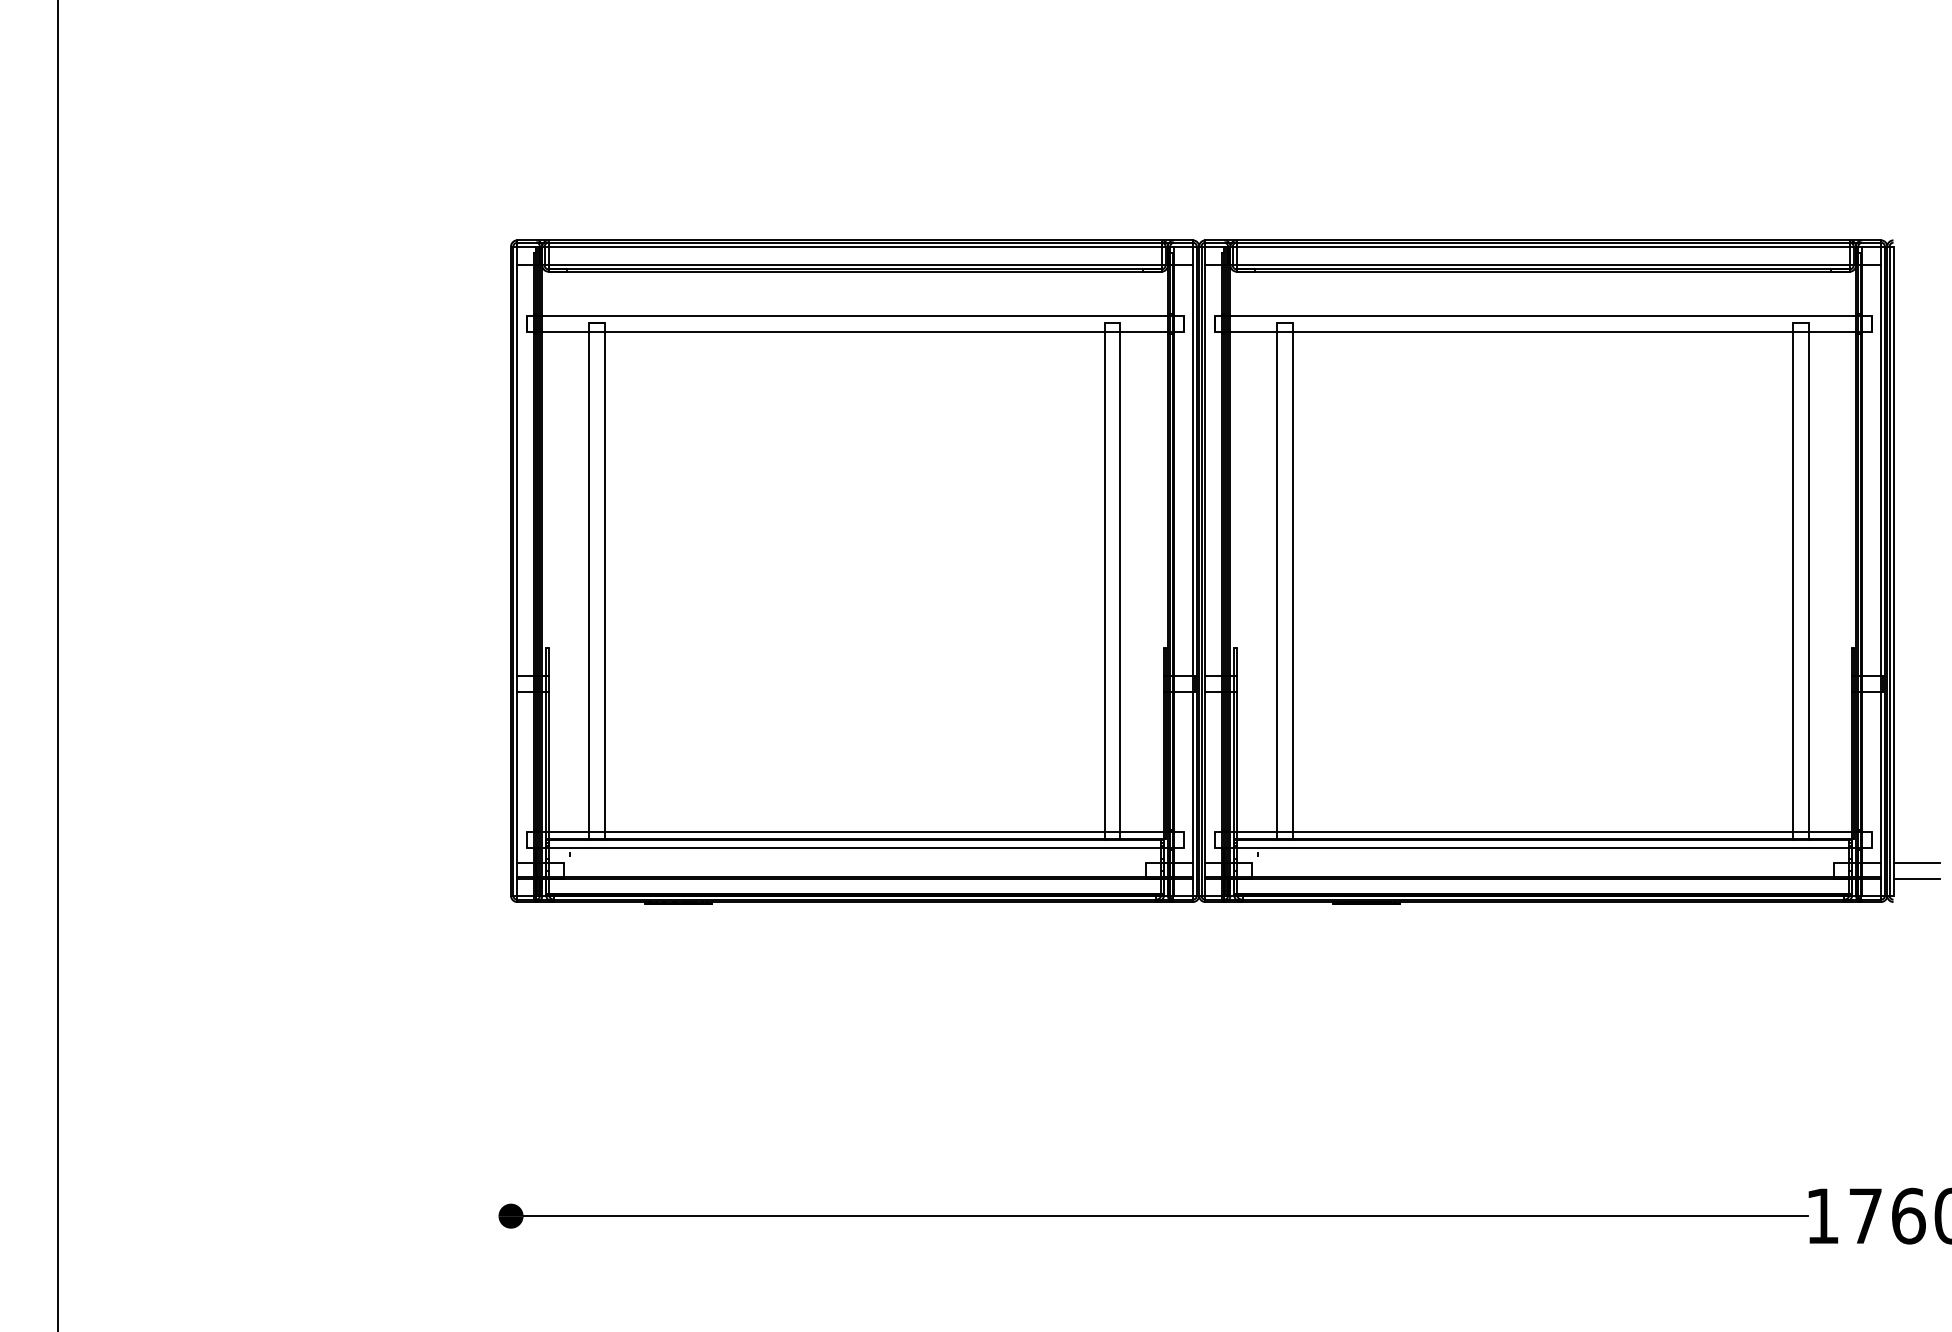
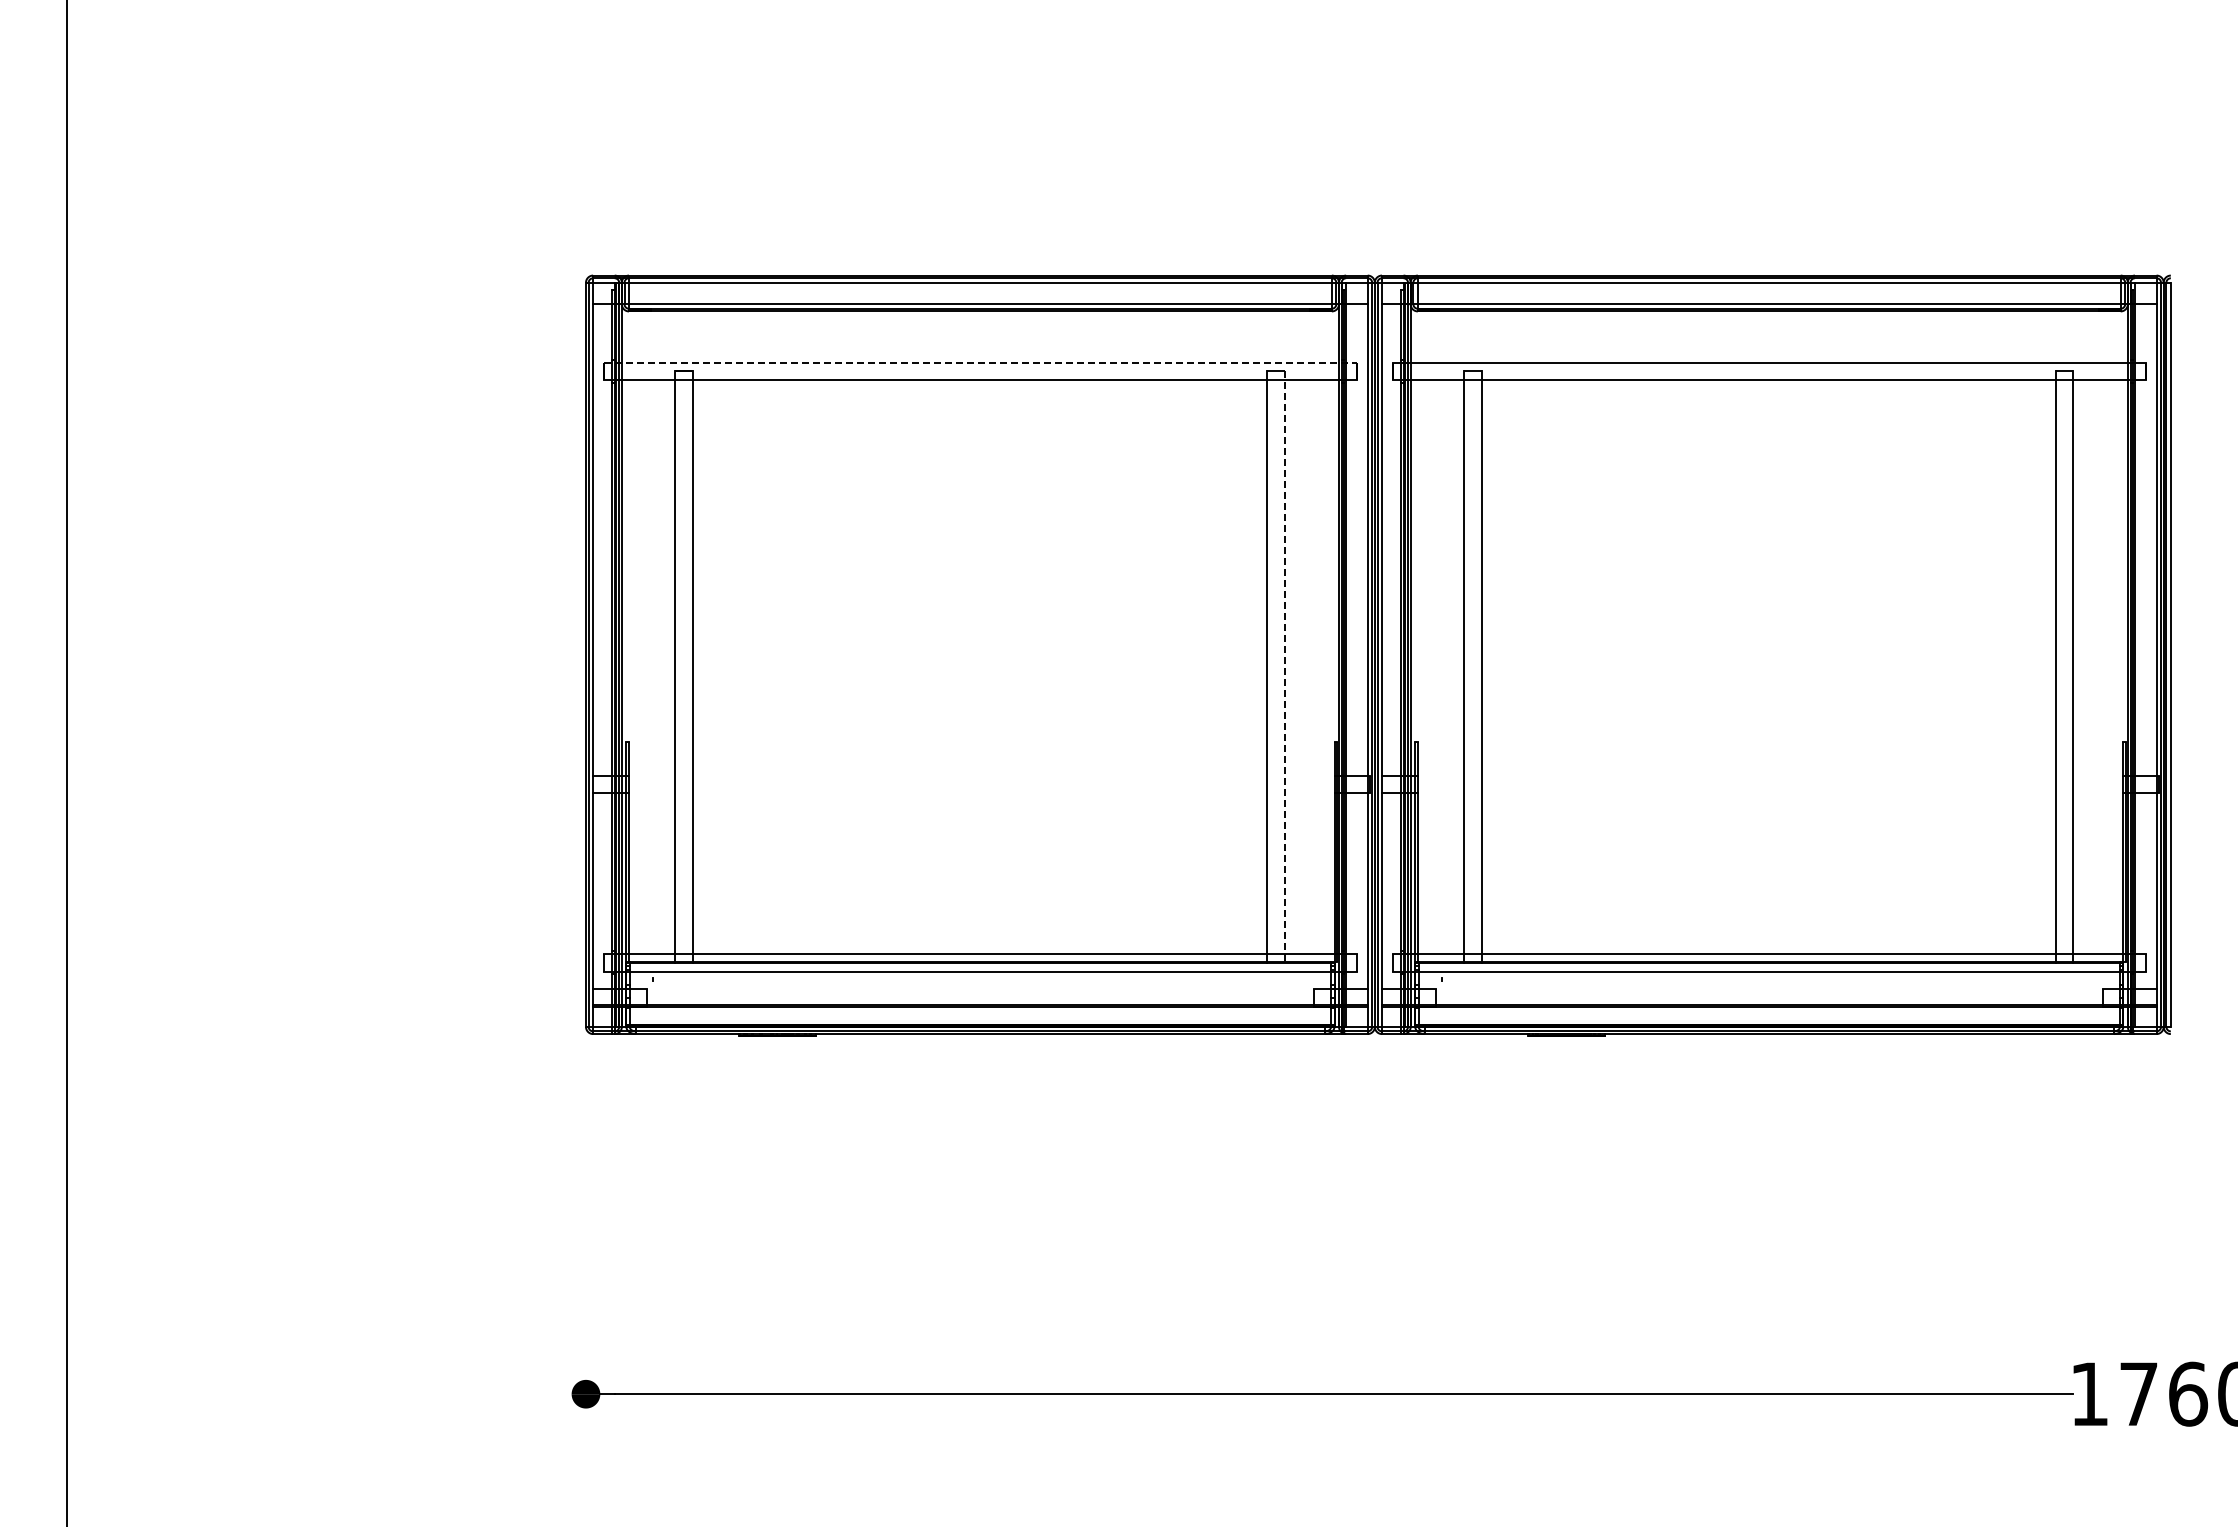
line: (855, 316) -> (980, 362), solid -> dashed
line: (1120, 582) -> (1284, 667), solid -> dashed
line: (1916, 863) -> (2197, 989), removed
line: (1916, 878) -> (2197, 1007), removed

